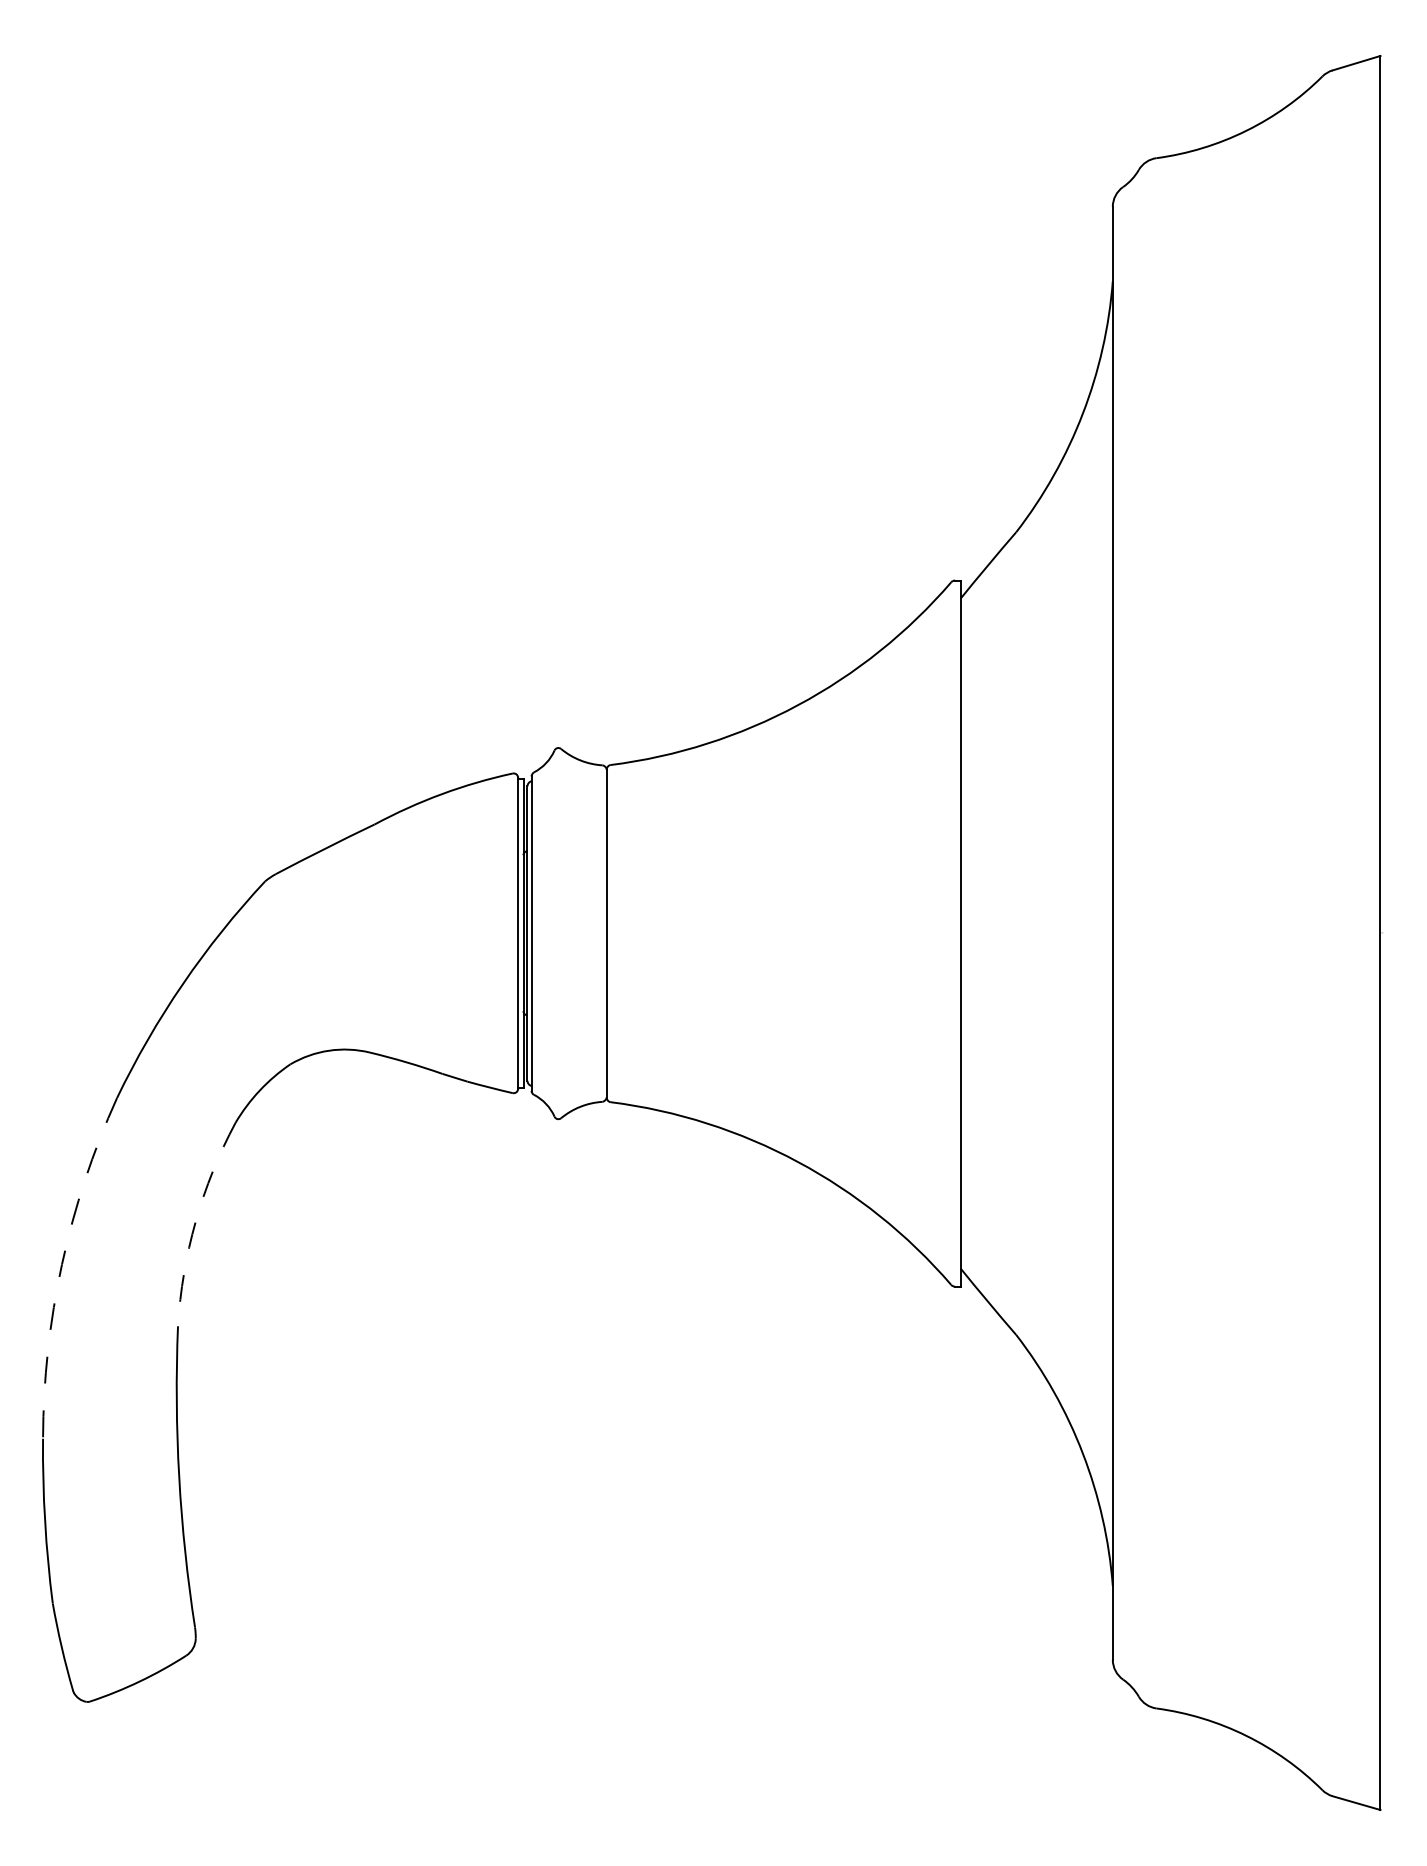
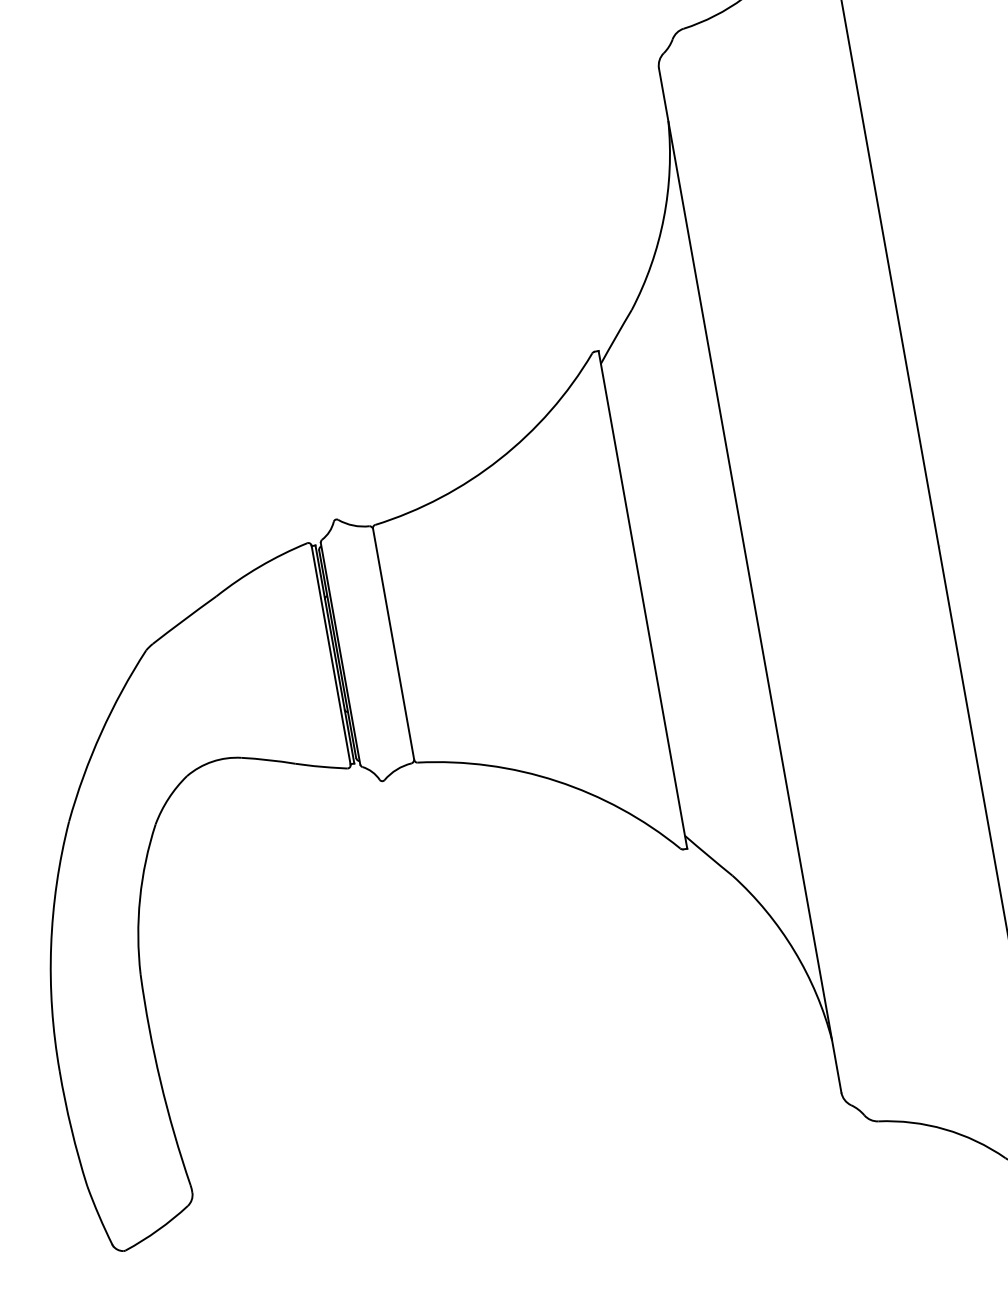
arc: (195, 1221) -> (139, 898), dashed -> solid
arc: (62, 1264) -> (51, 945), dashed -> solid

